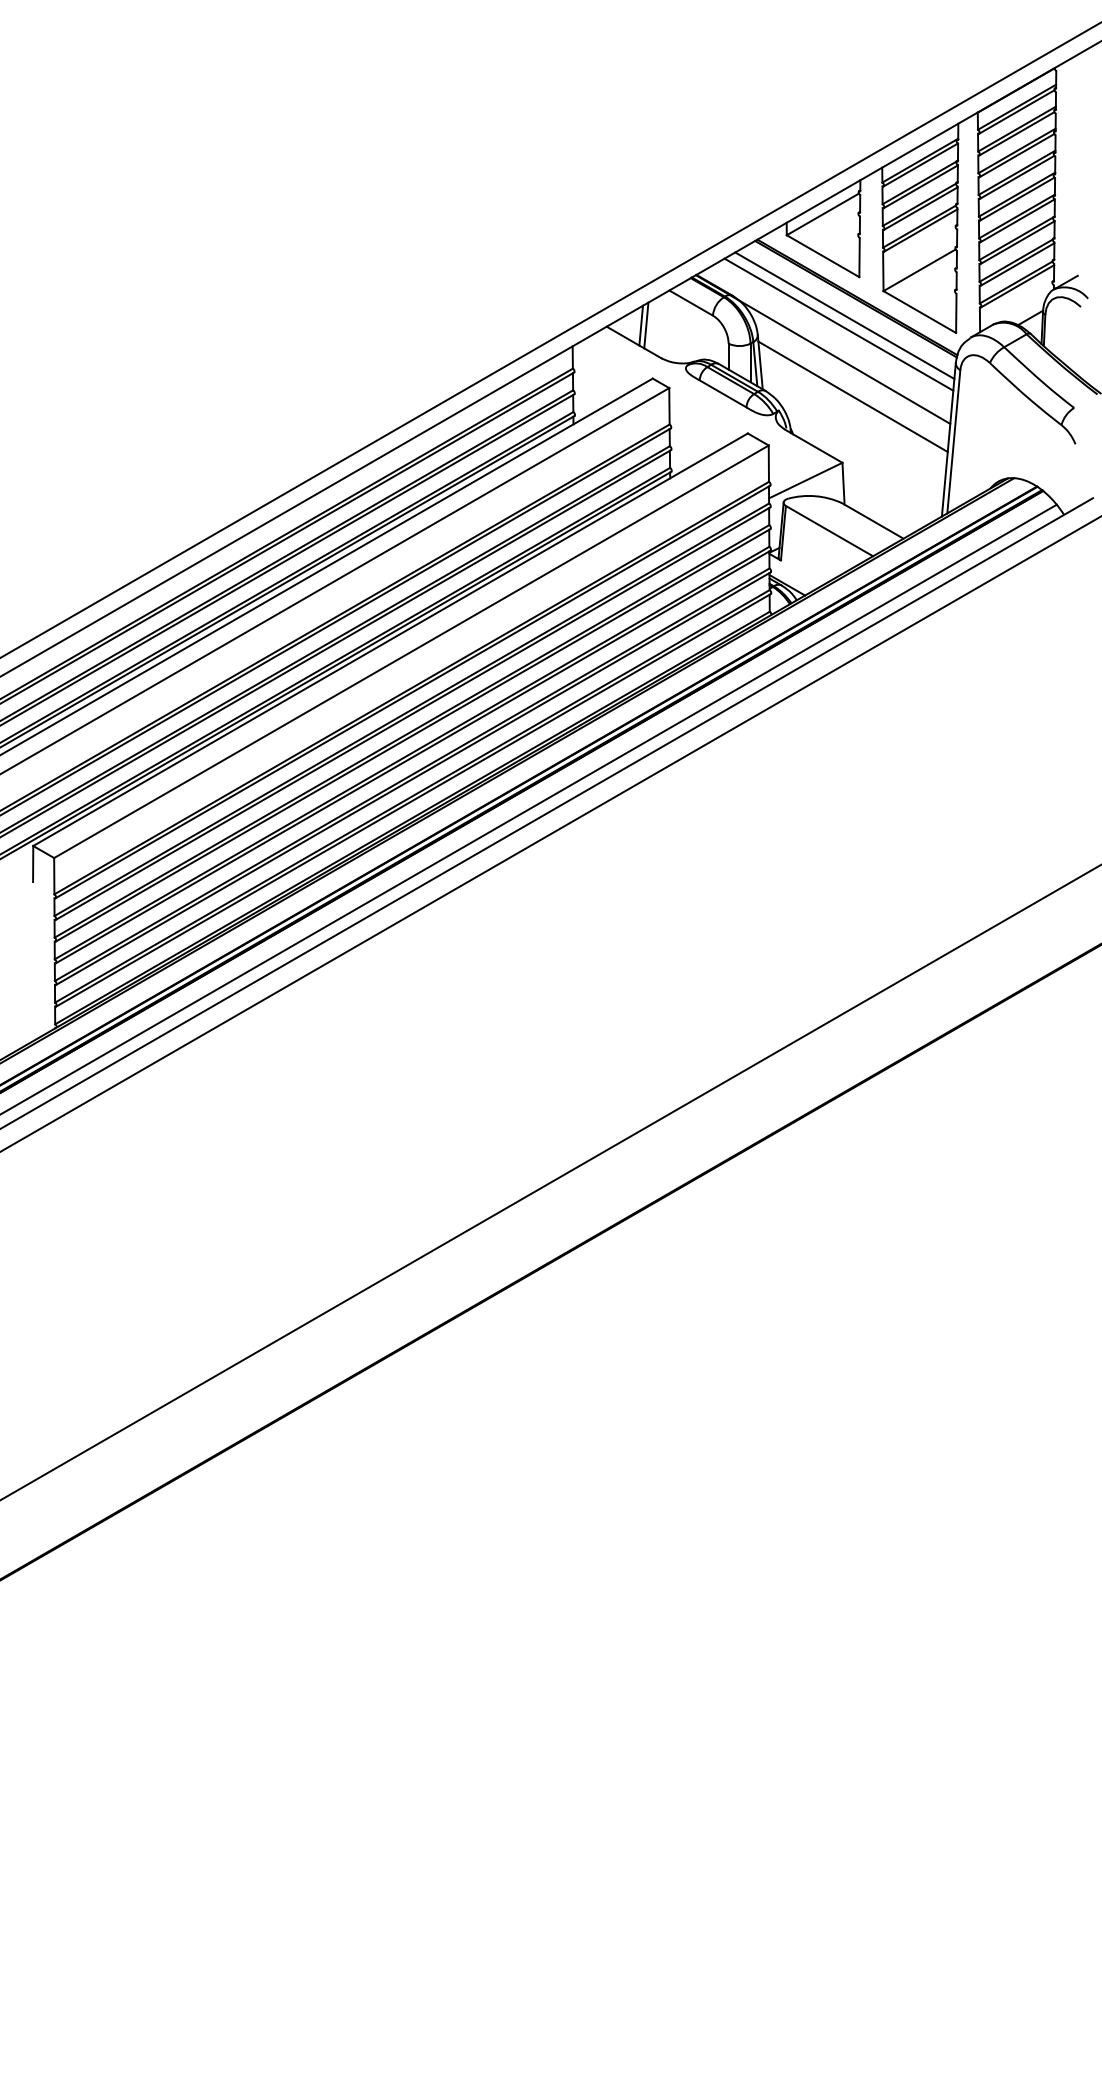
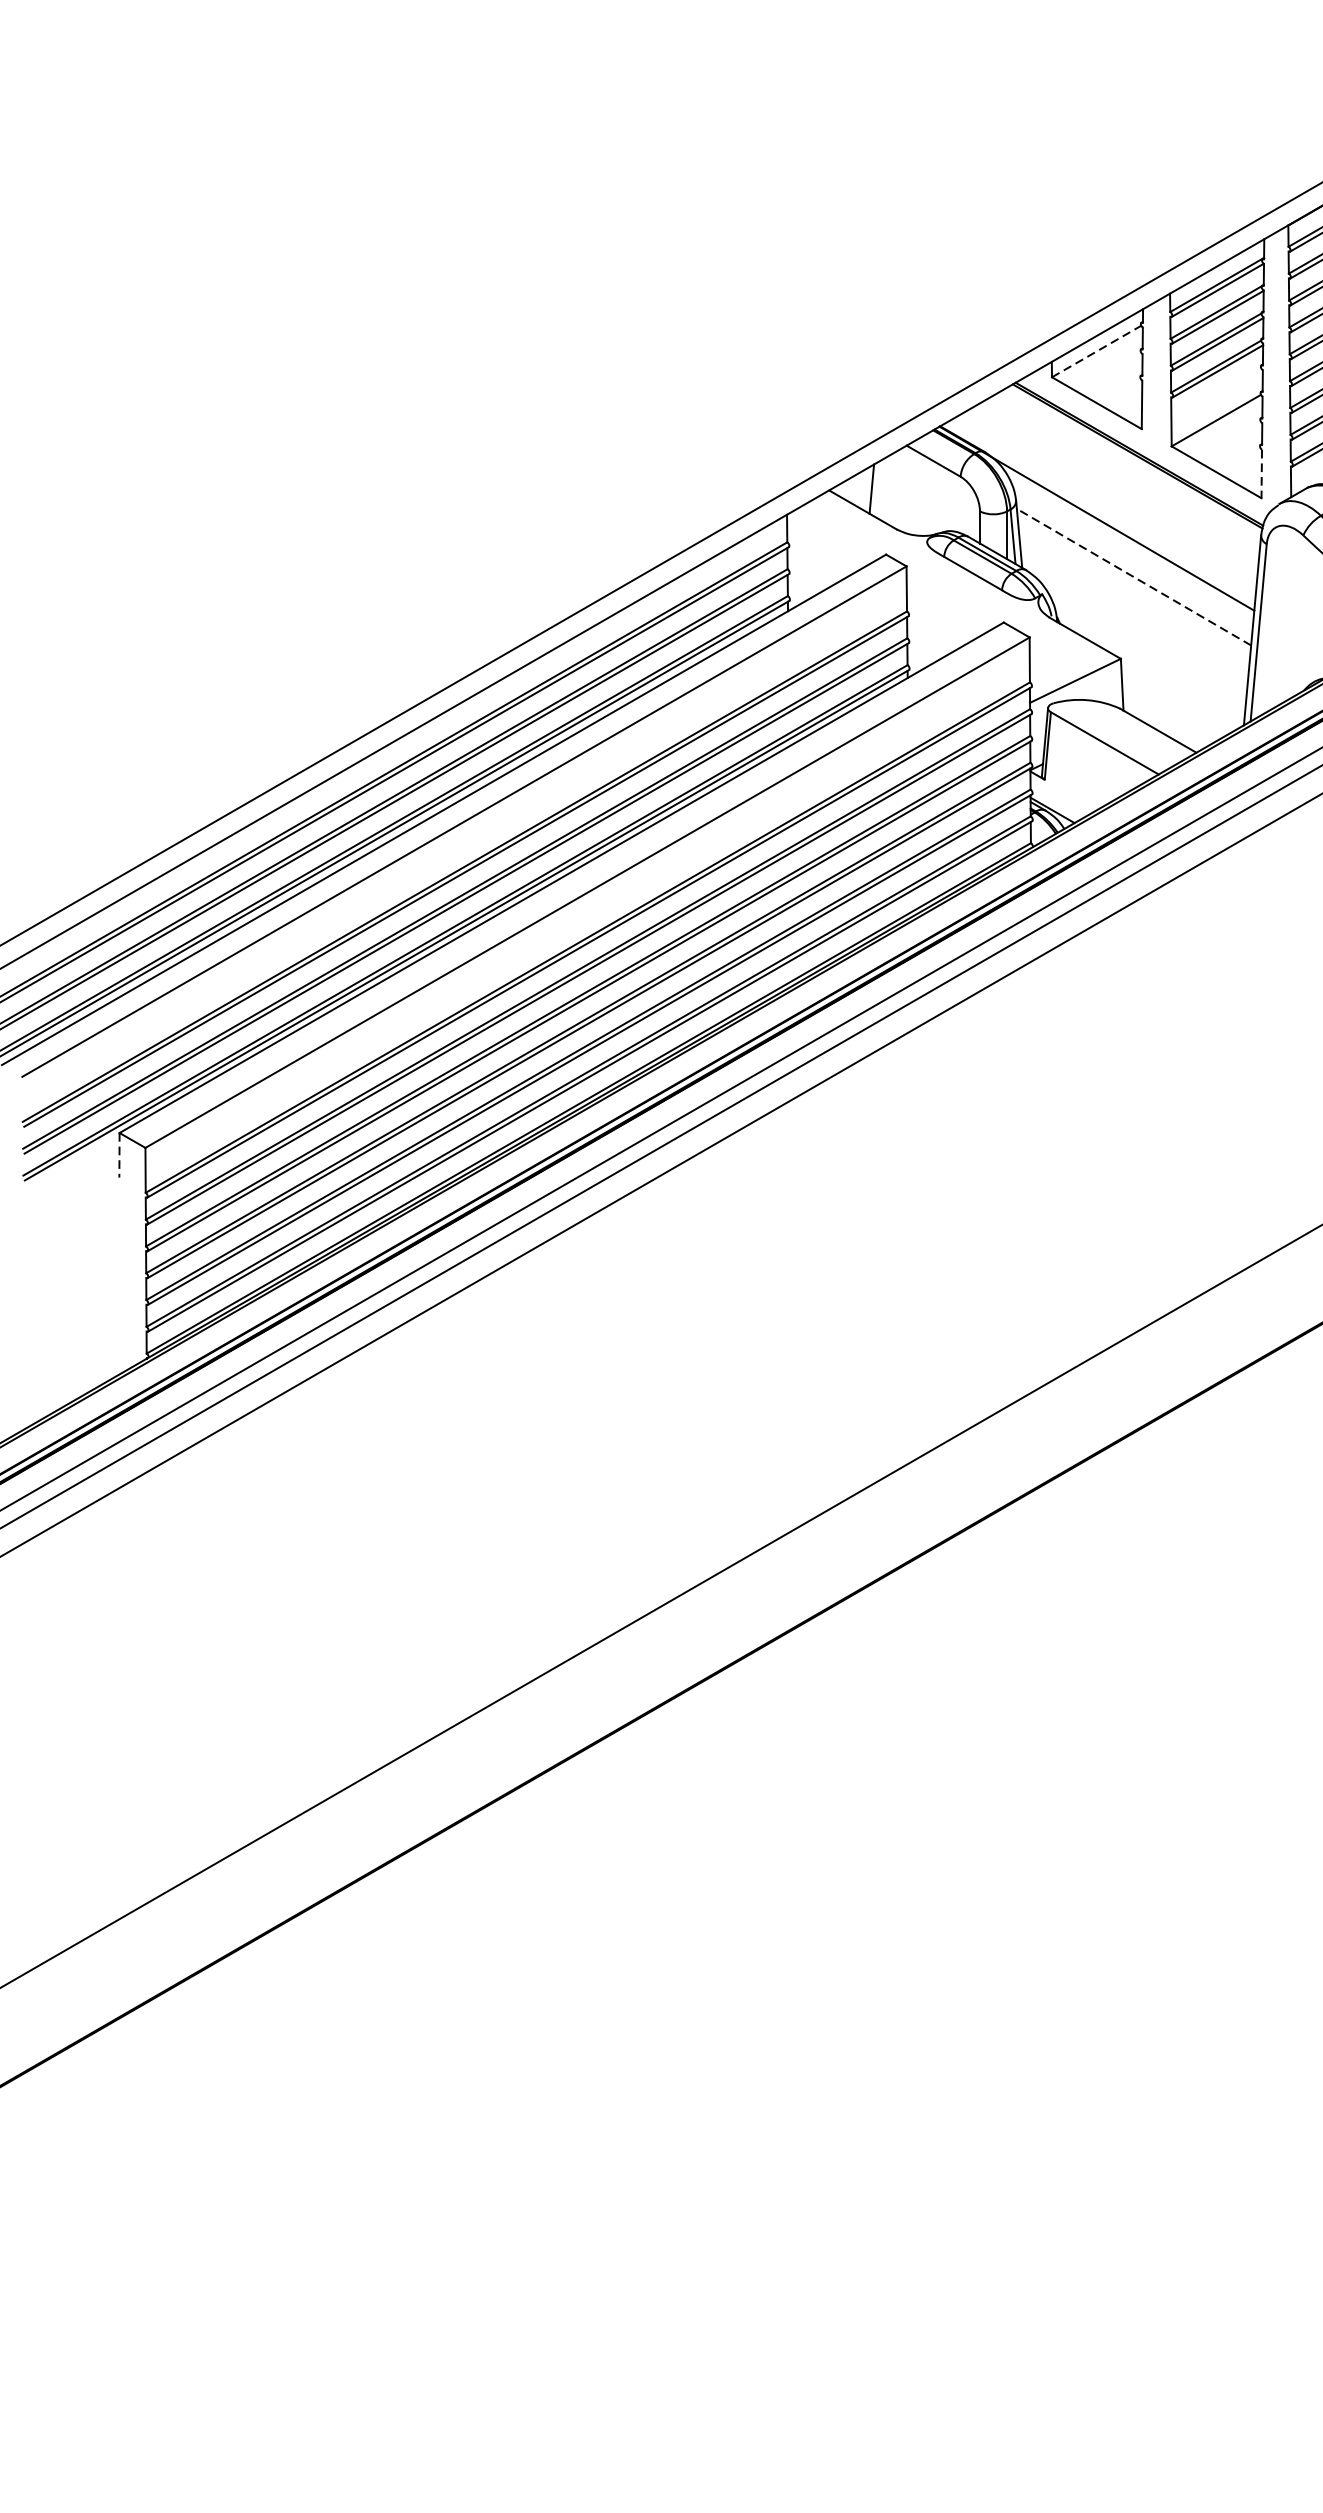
line: (822, 214) -> (1096, 351), solid -> dashed
line: (956, 313) -> (1261, 474), solid -> dashed
line: (844, 315) -> (1123, 476), removed
line: (838, 324) -> (1115, 487), removed
line: (646, 325) -> (878, 488), removed
line: (853, 396) -> (1134, 576), solid -> dashed
line: (33, 864) -> (119, 1155), solid -> dashed

